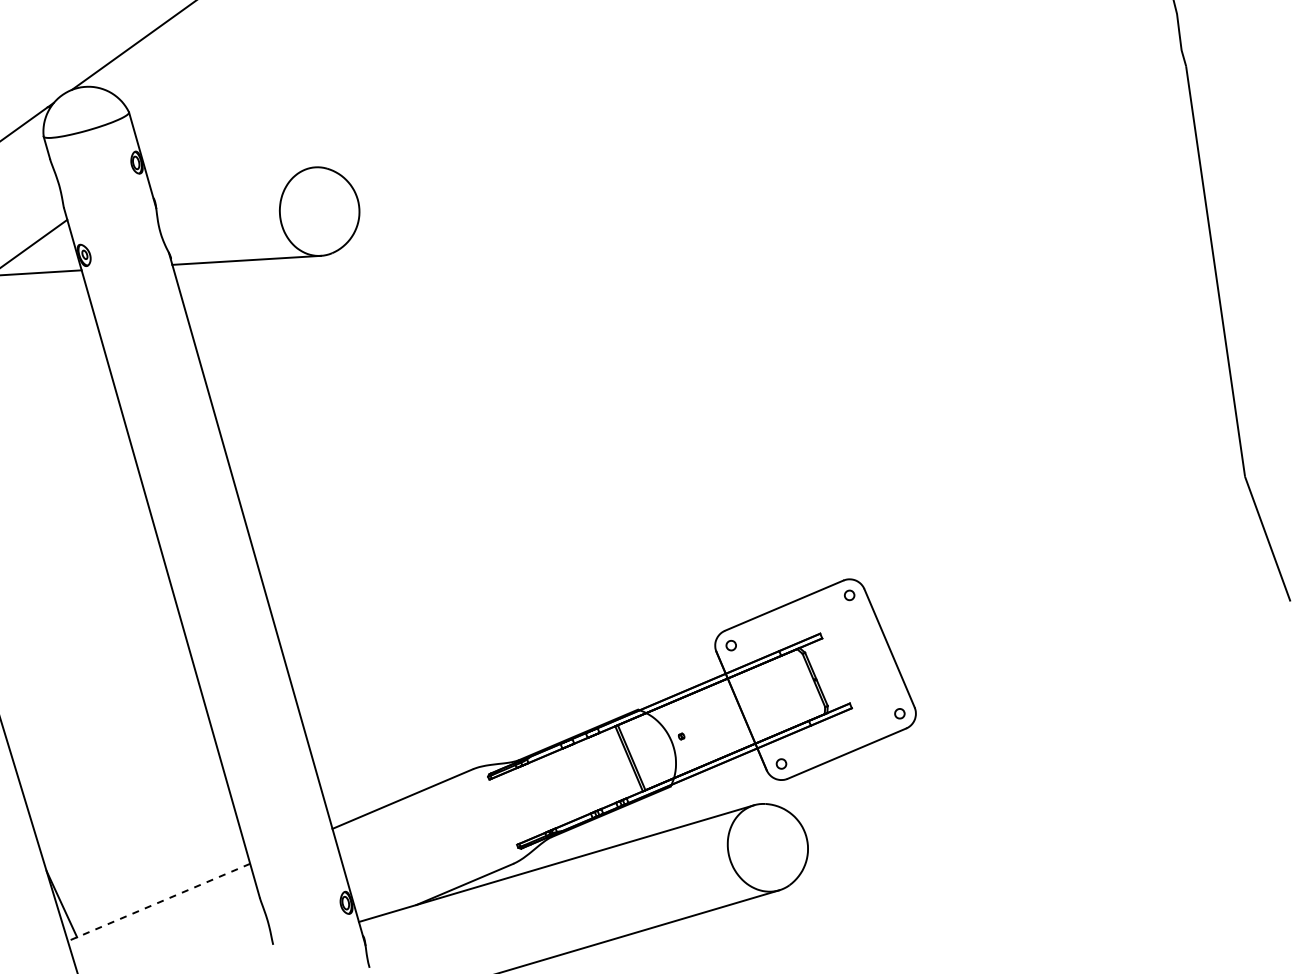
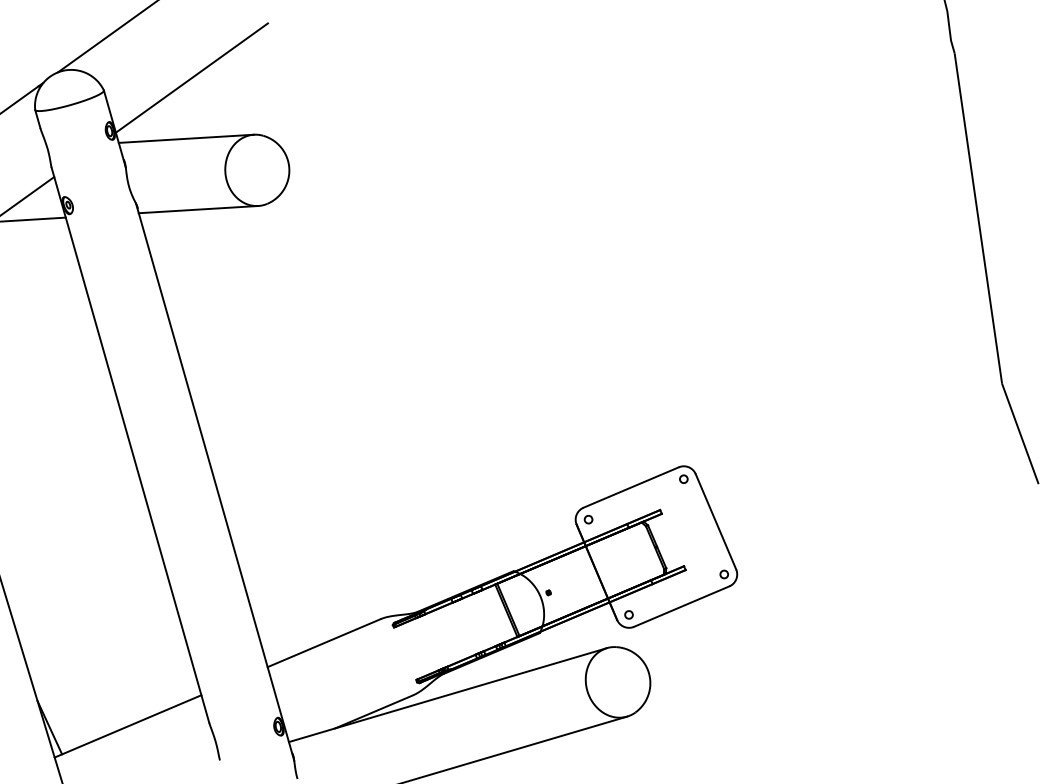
line: (237, 96) -> (191, 77), added
line: (231, 172) -> (186, 138), added
line: (158, 902) -> (127, 726), dashed -> solid

